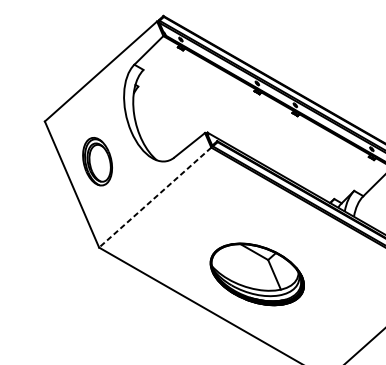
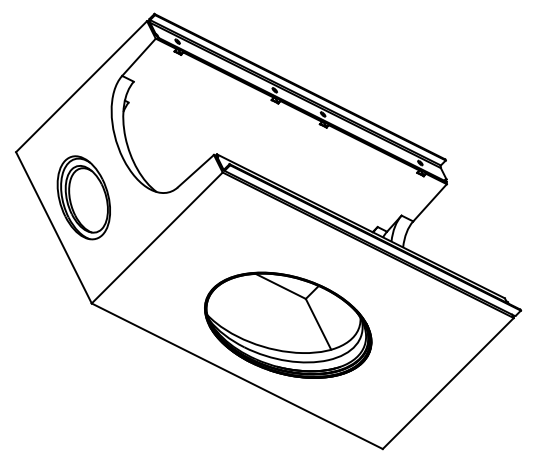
part: (97, 161) -> (83, 197), size x1.43
line: (155, 197) -> (157, 237), dashed -> solid
part: (257, 273) -> (288, 324), size x1.43

